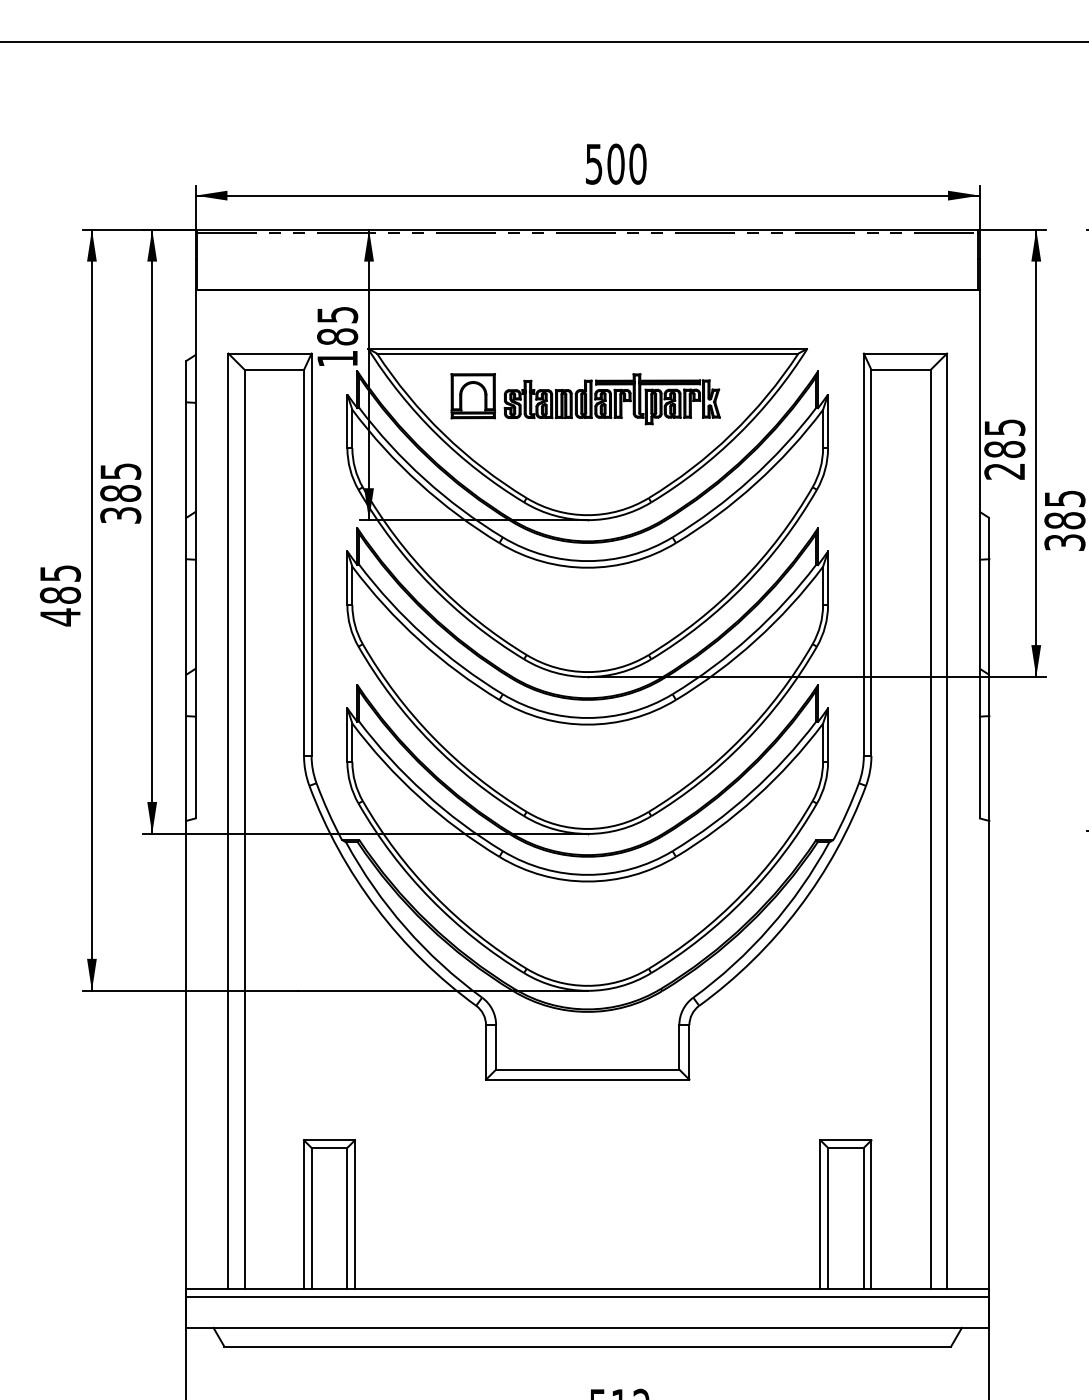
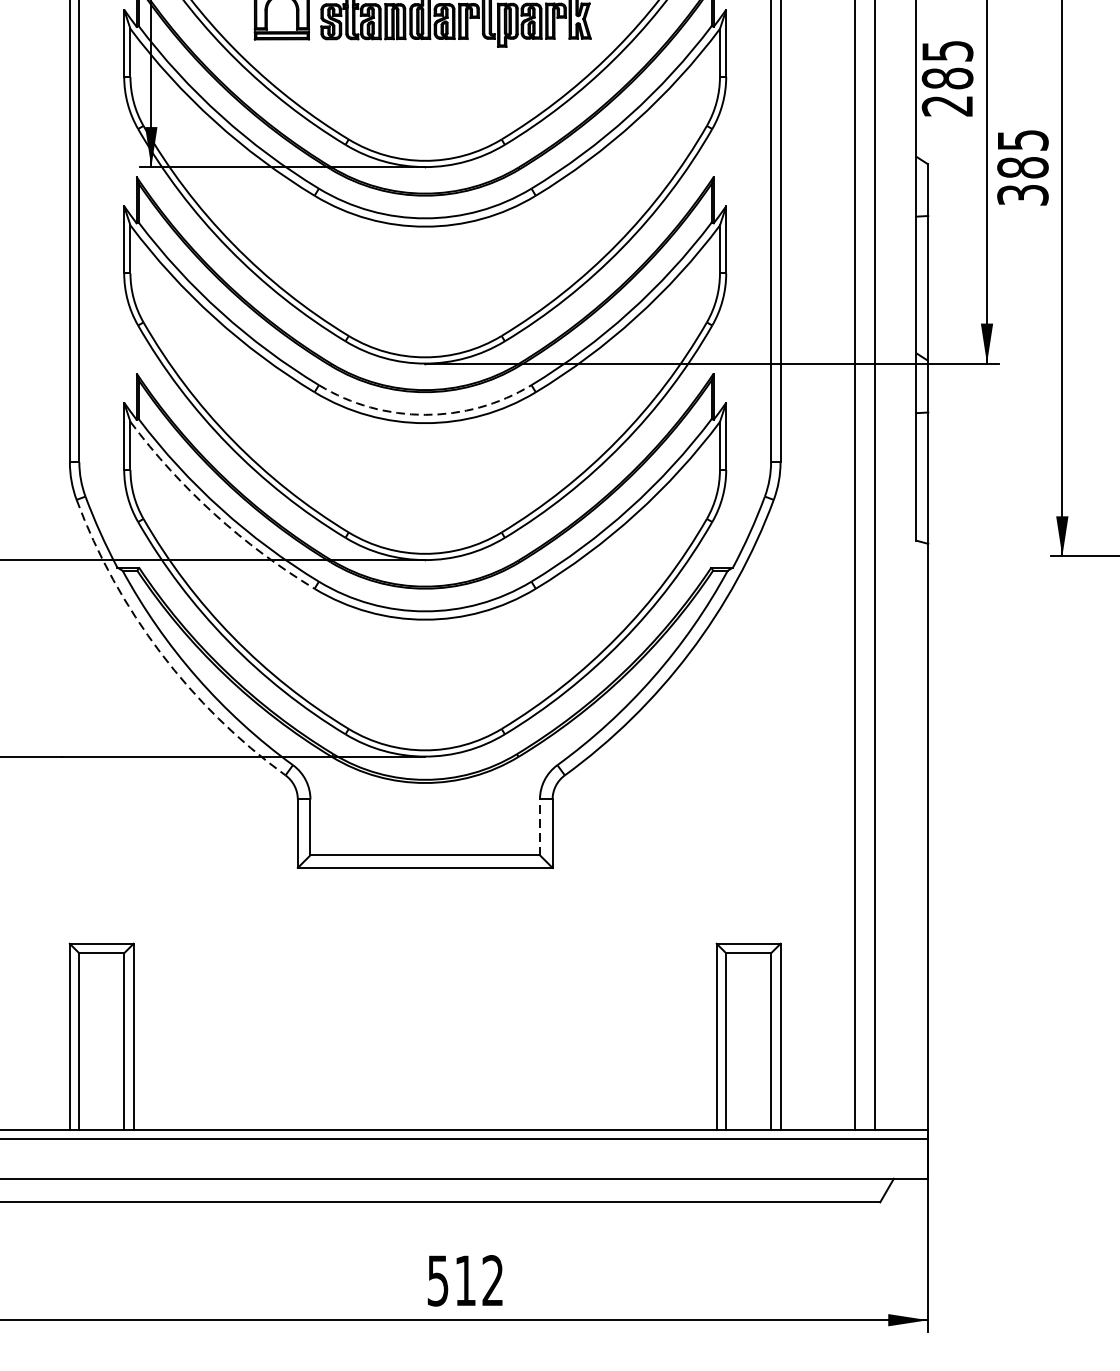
arc: (587, 718) -> (424, 415), solid -> dashed
arc: (419, 797) -> (214, 514), solid -> dashed
arc: (376, 908) -> (160, 653), solid -> dashed
line: (679, 1046) -> (540, 826), solid -> dashed

